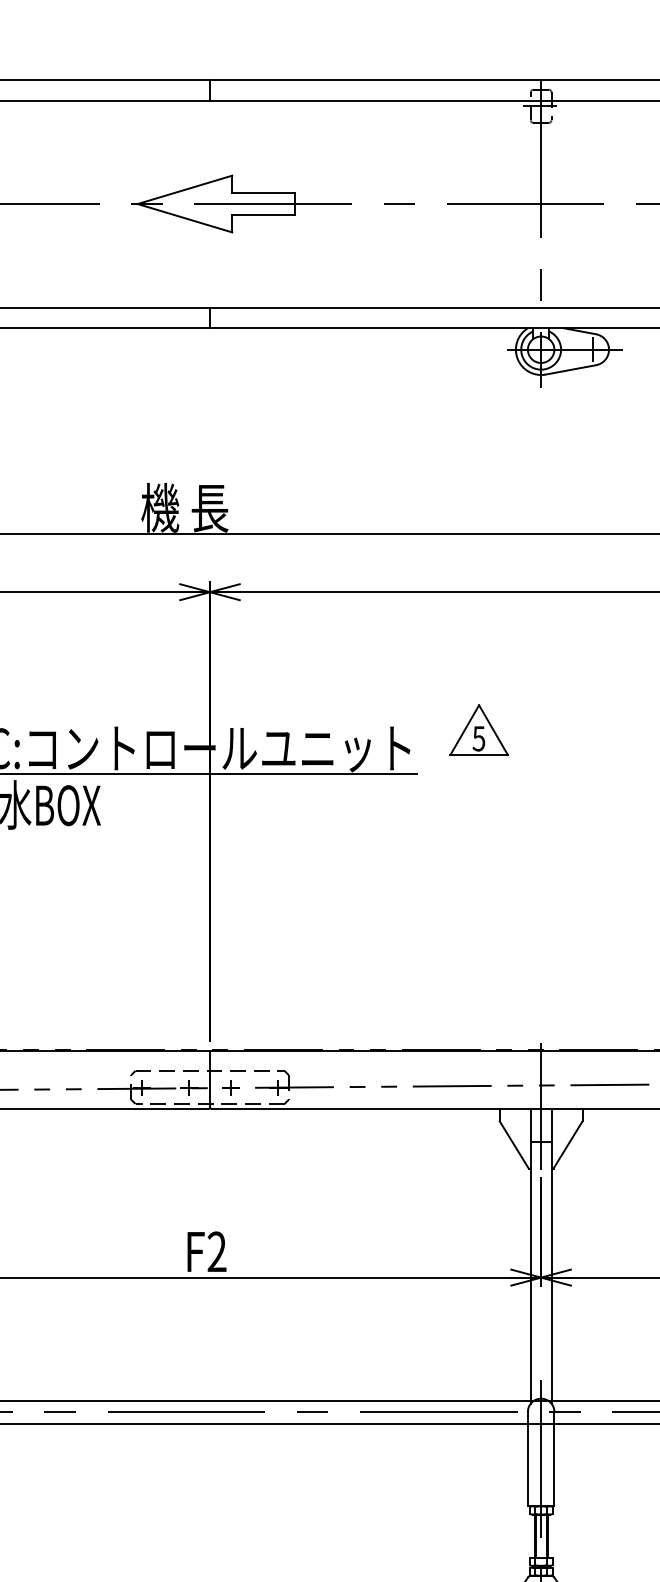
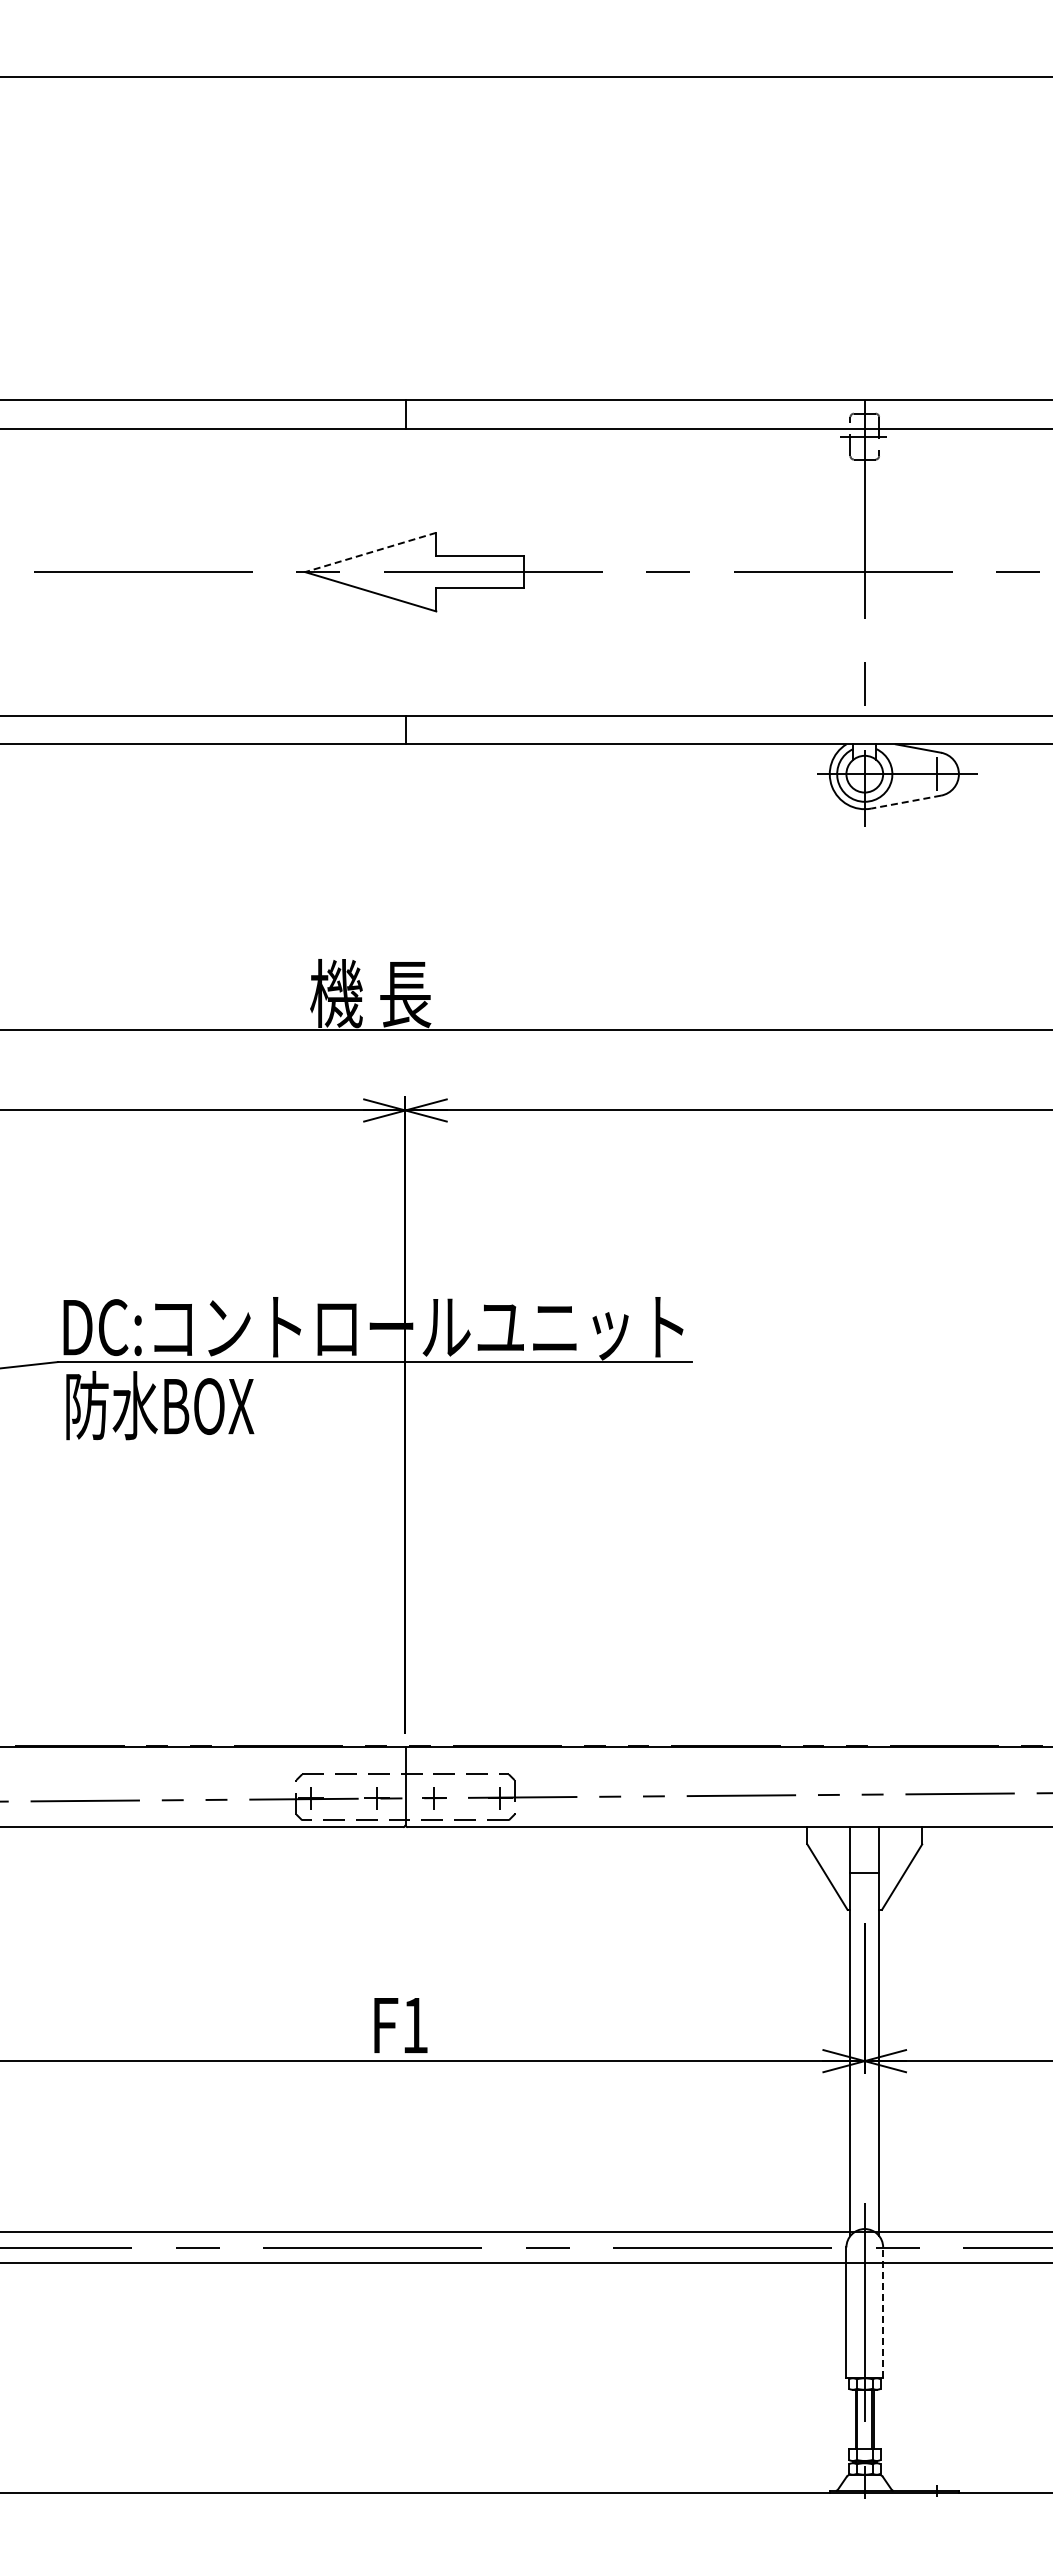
line: (184, 189) -> (370, 552), solid -> dashed
line: (571, 370) -> (906, 802), solid -> dashed
part: (478, 729) -> (778, 1301), removed
line: (540, 1106) -> (864, 1823), removed
text: (217, 1251) -> (415, 2025), F2 -> F1
line: (554, 1458) -> (883, 2312), solid -> dashed

